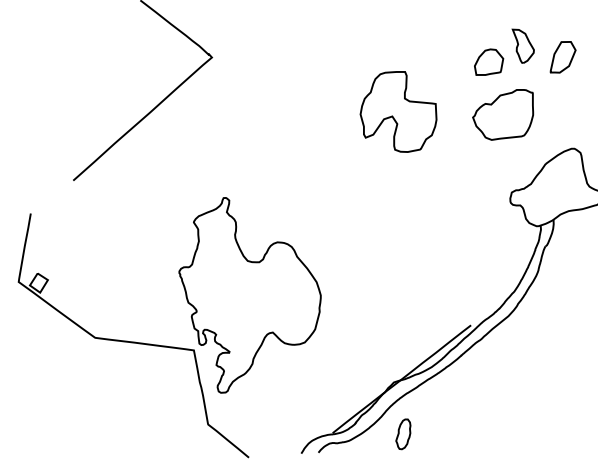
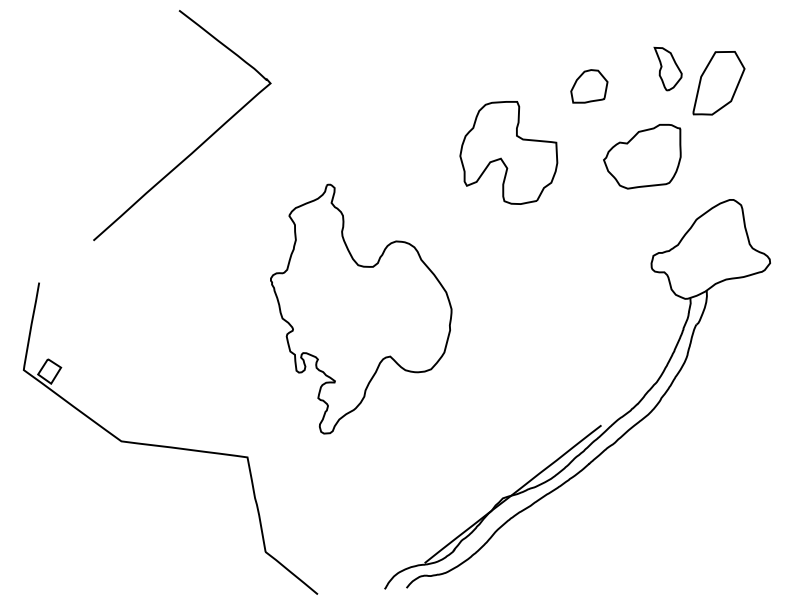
part: (562, 56) -> (718, 82), size x1.6
part: (489, 62) -> (589, 86), moved
part: (250, 294) -> (361, 308), moved
part: (403, 434) -> (514, 564), removed

